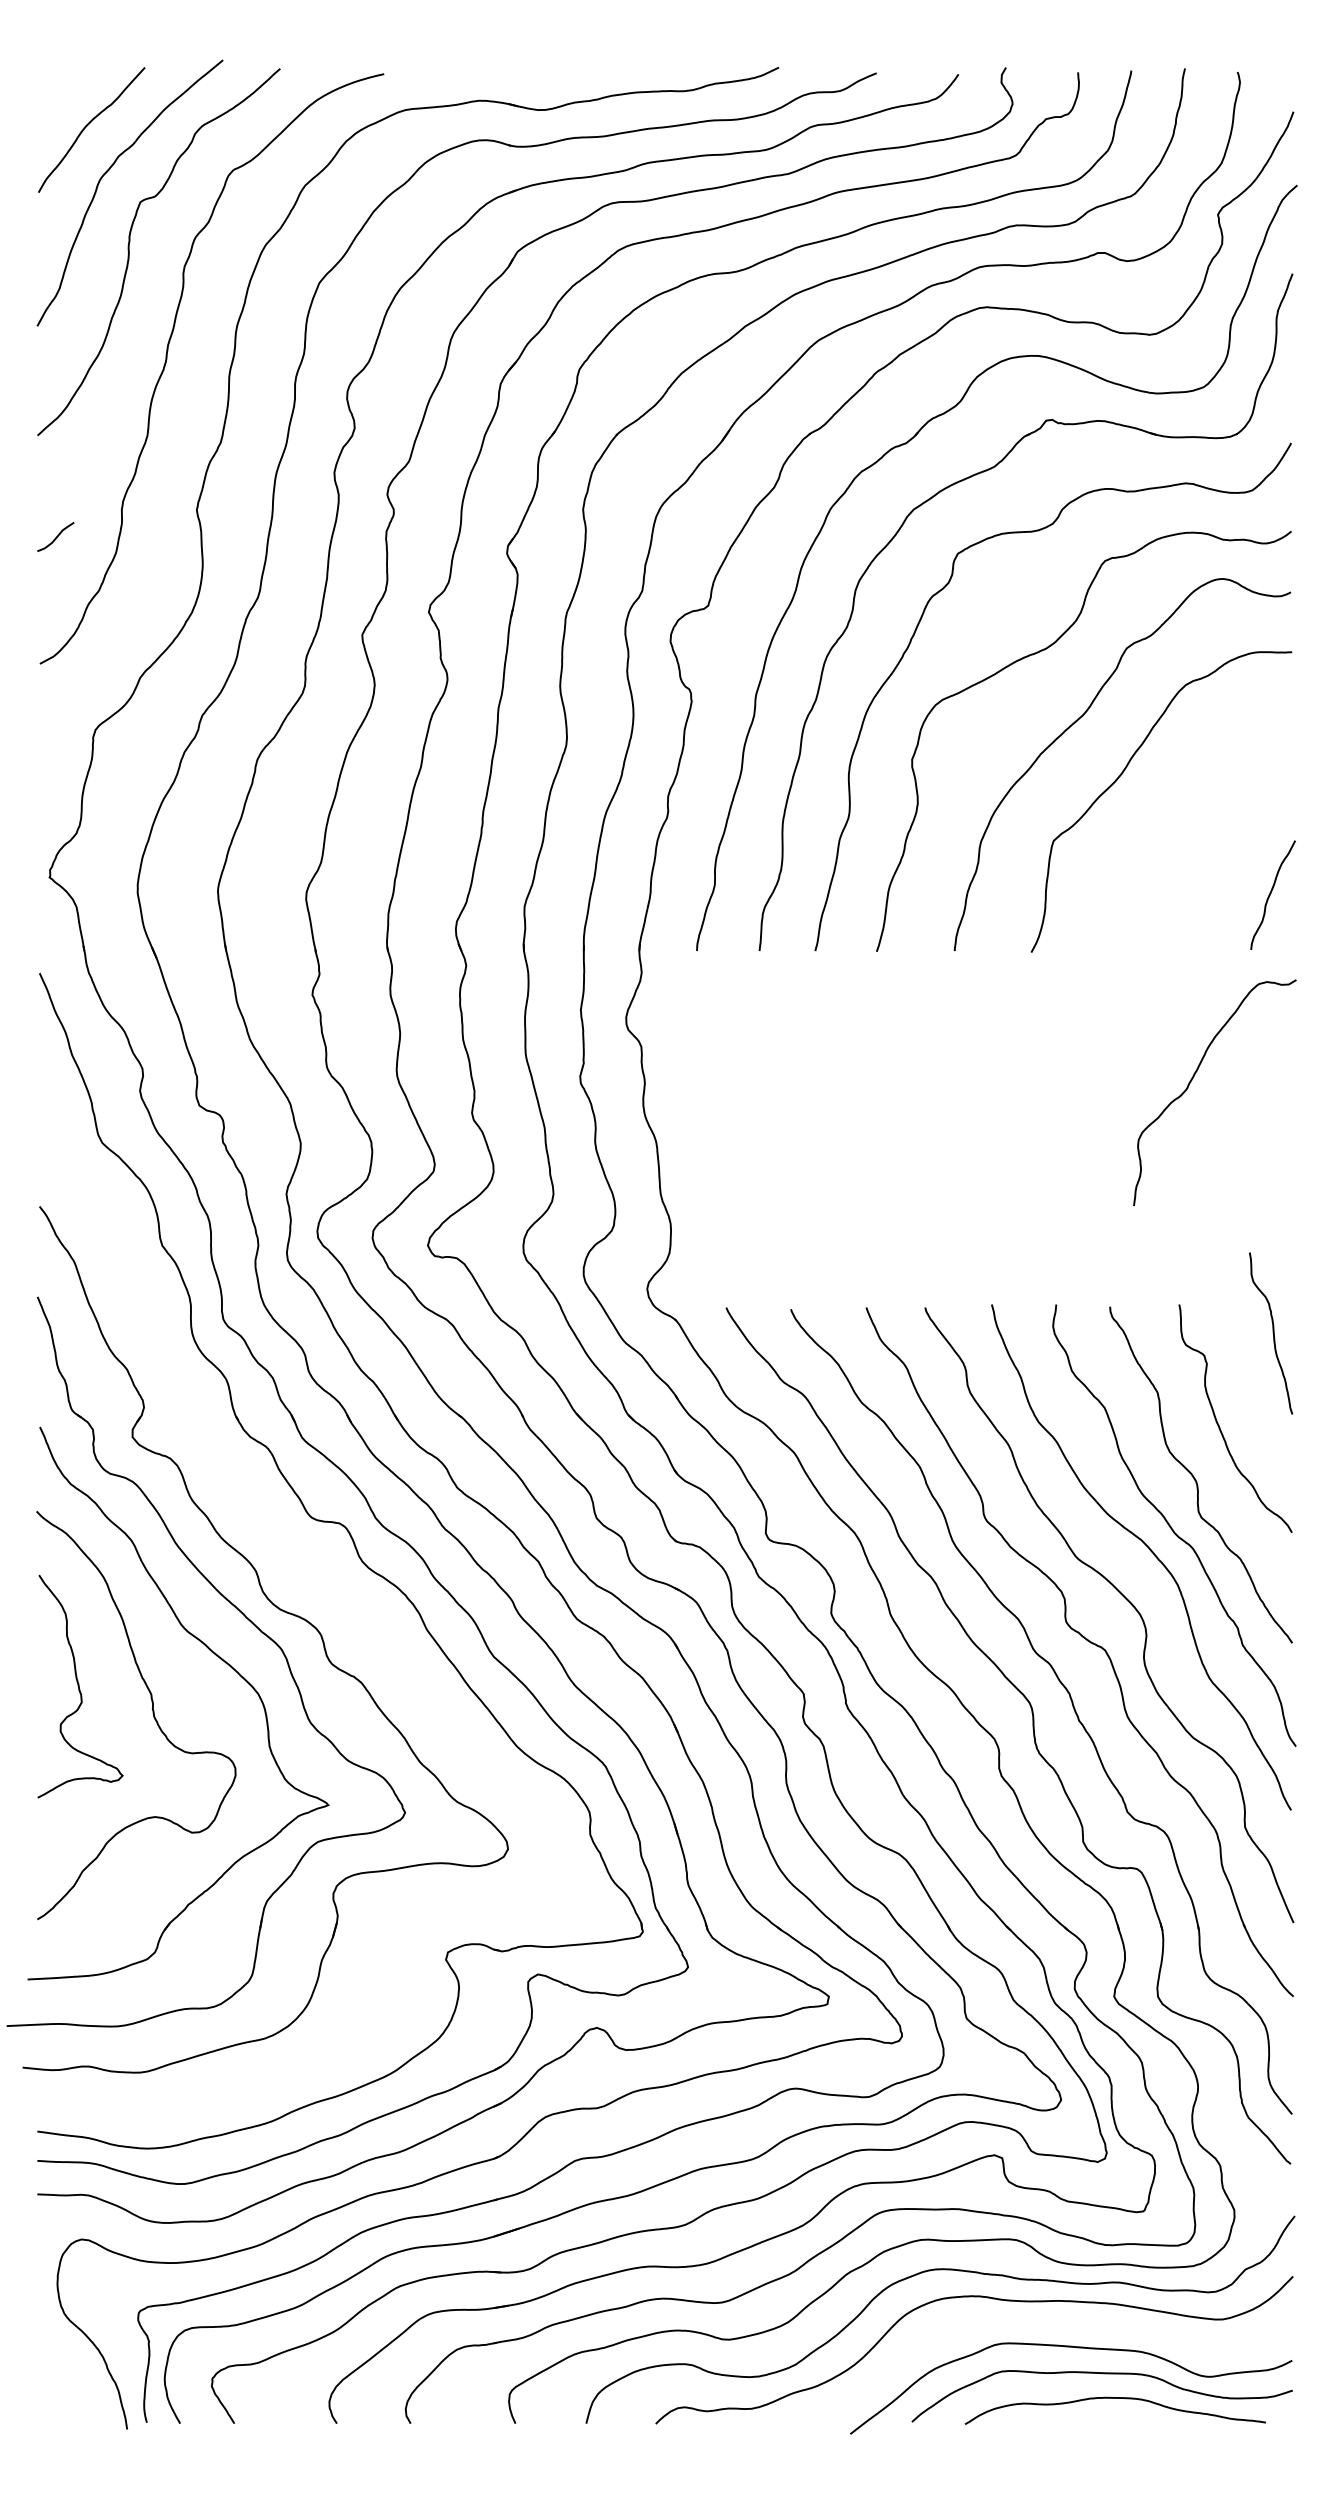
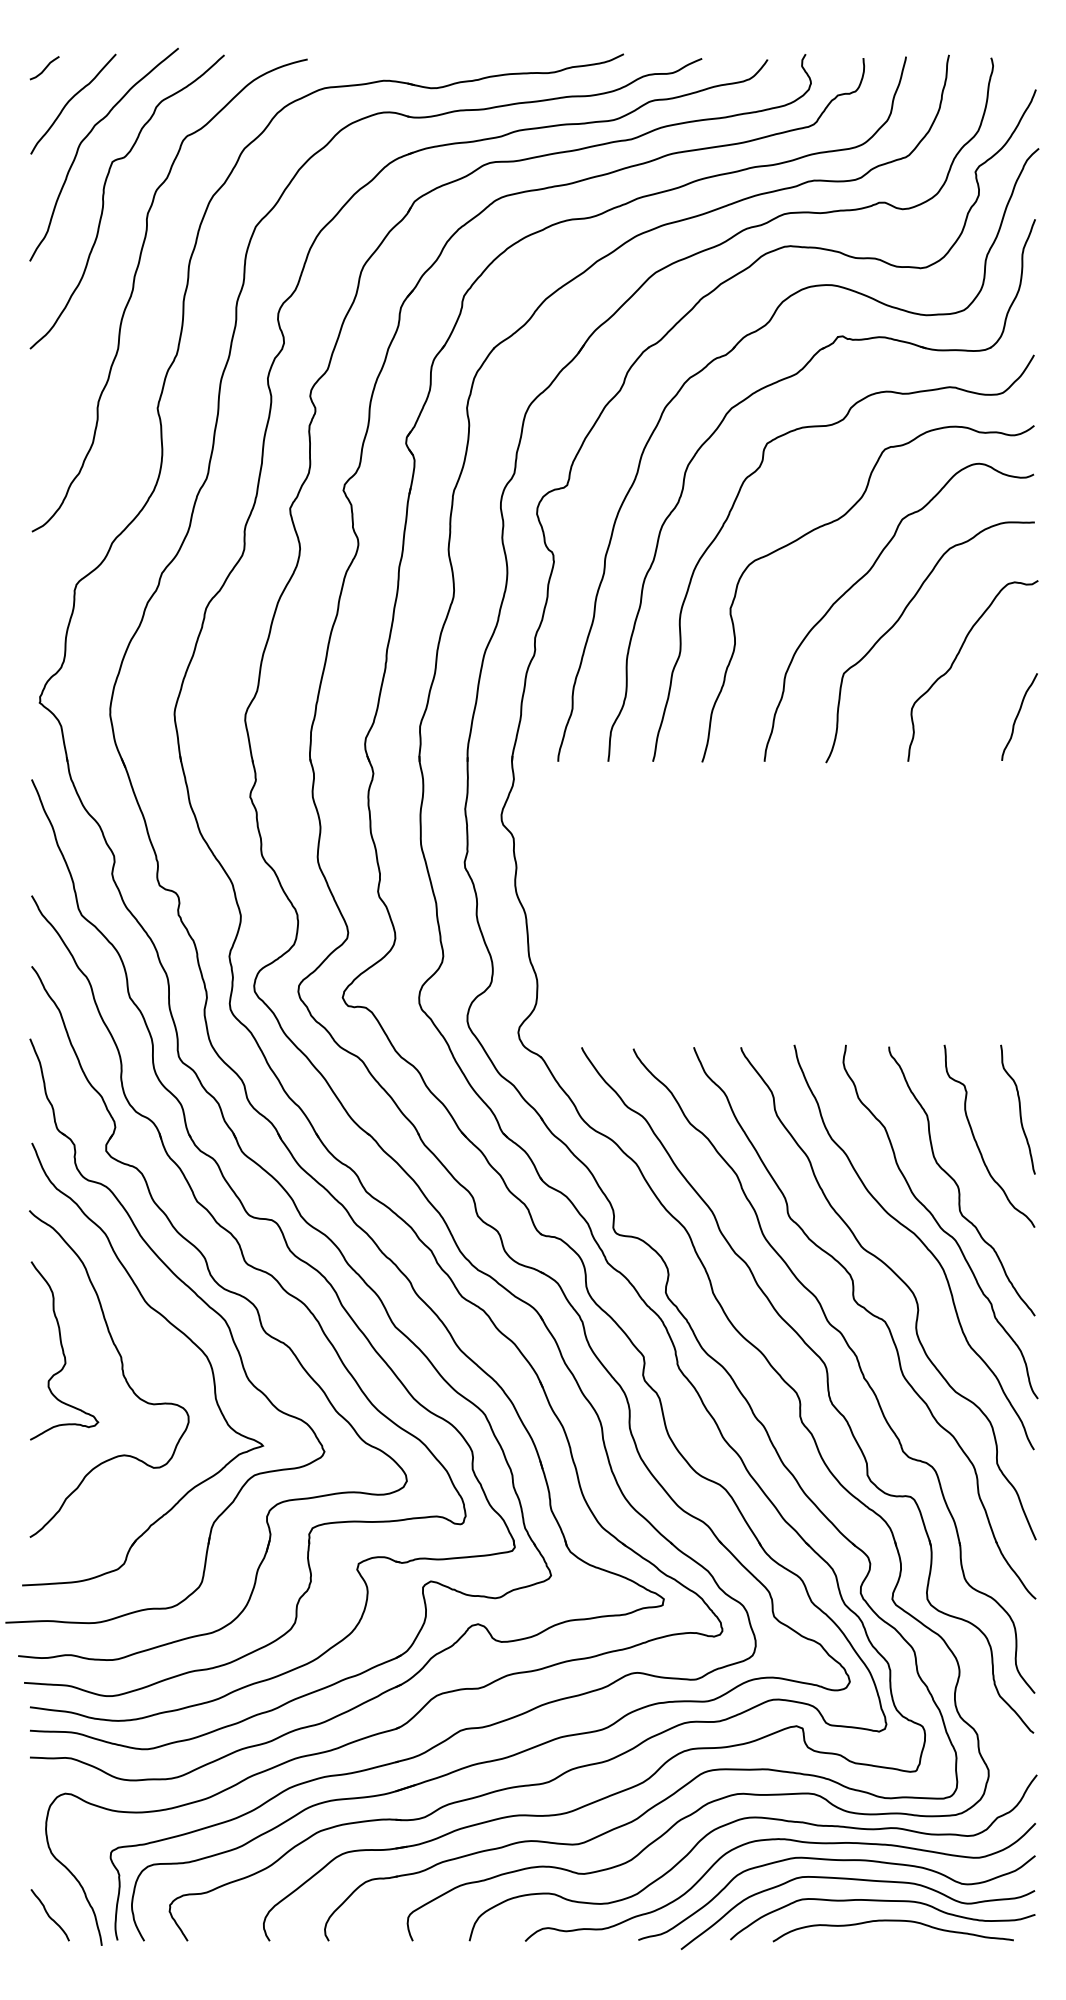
curve: (56, 536) -> (45, 67), moved
curve: (1192, 1080) -> (955, 661), moved
curve: (1272, 1333) -> (1019, 1109), moved
part: (317, 1584) -> (254, 1269), added
curve: (1045, 2323) -> (837, 1860), added
curve: (61, 2390) -> (49, 1914), added

